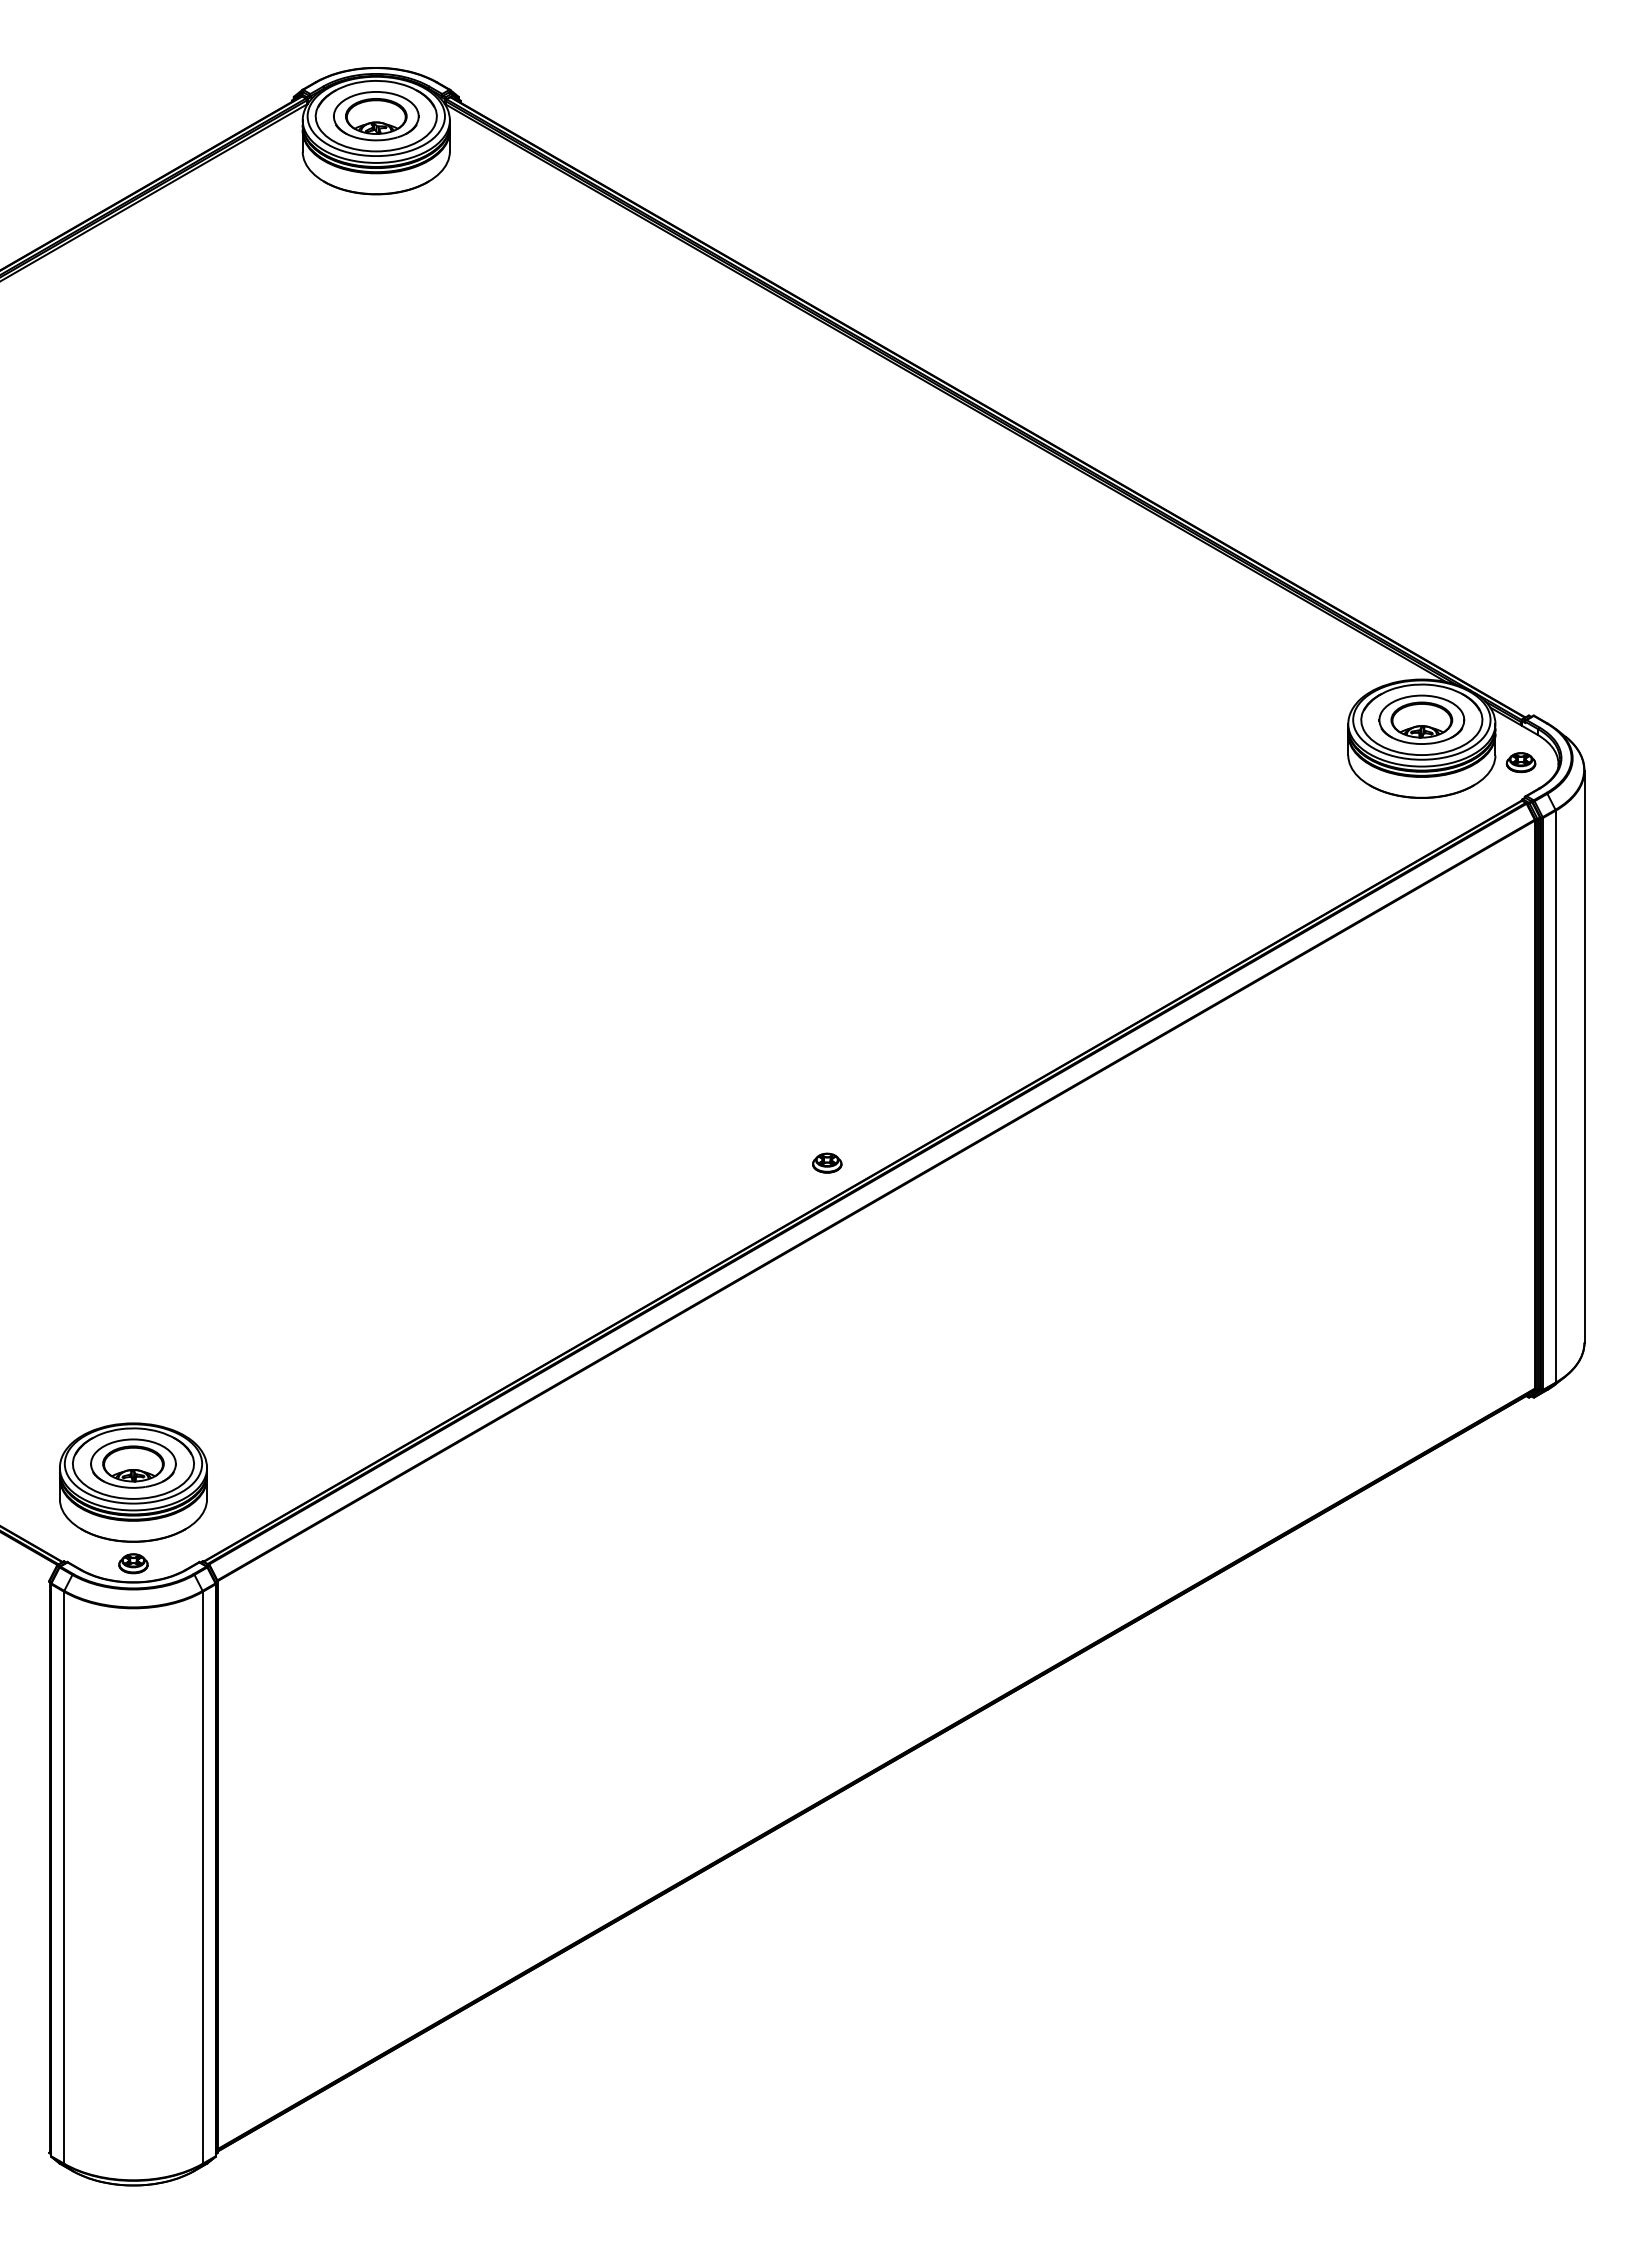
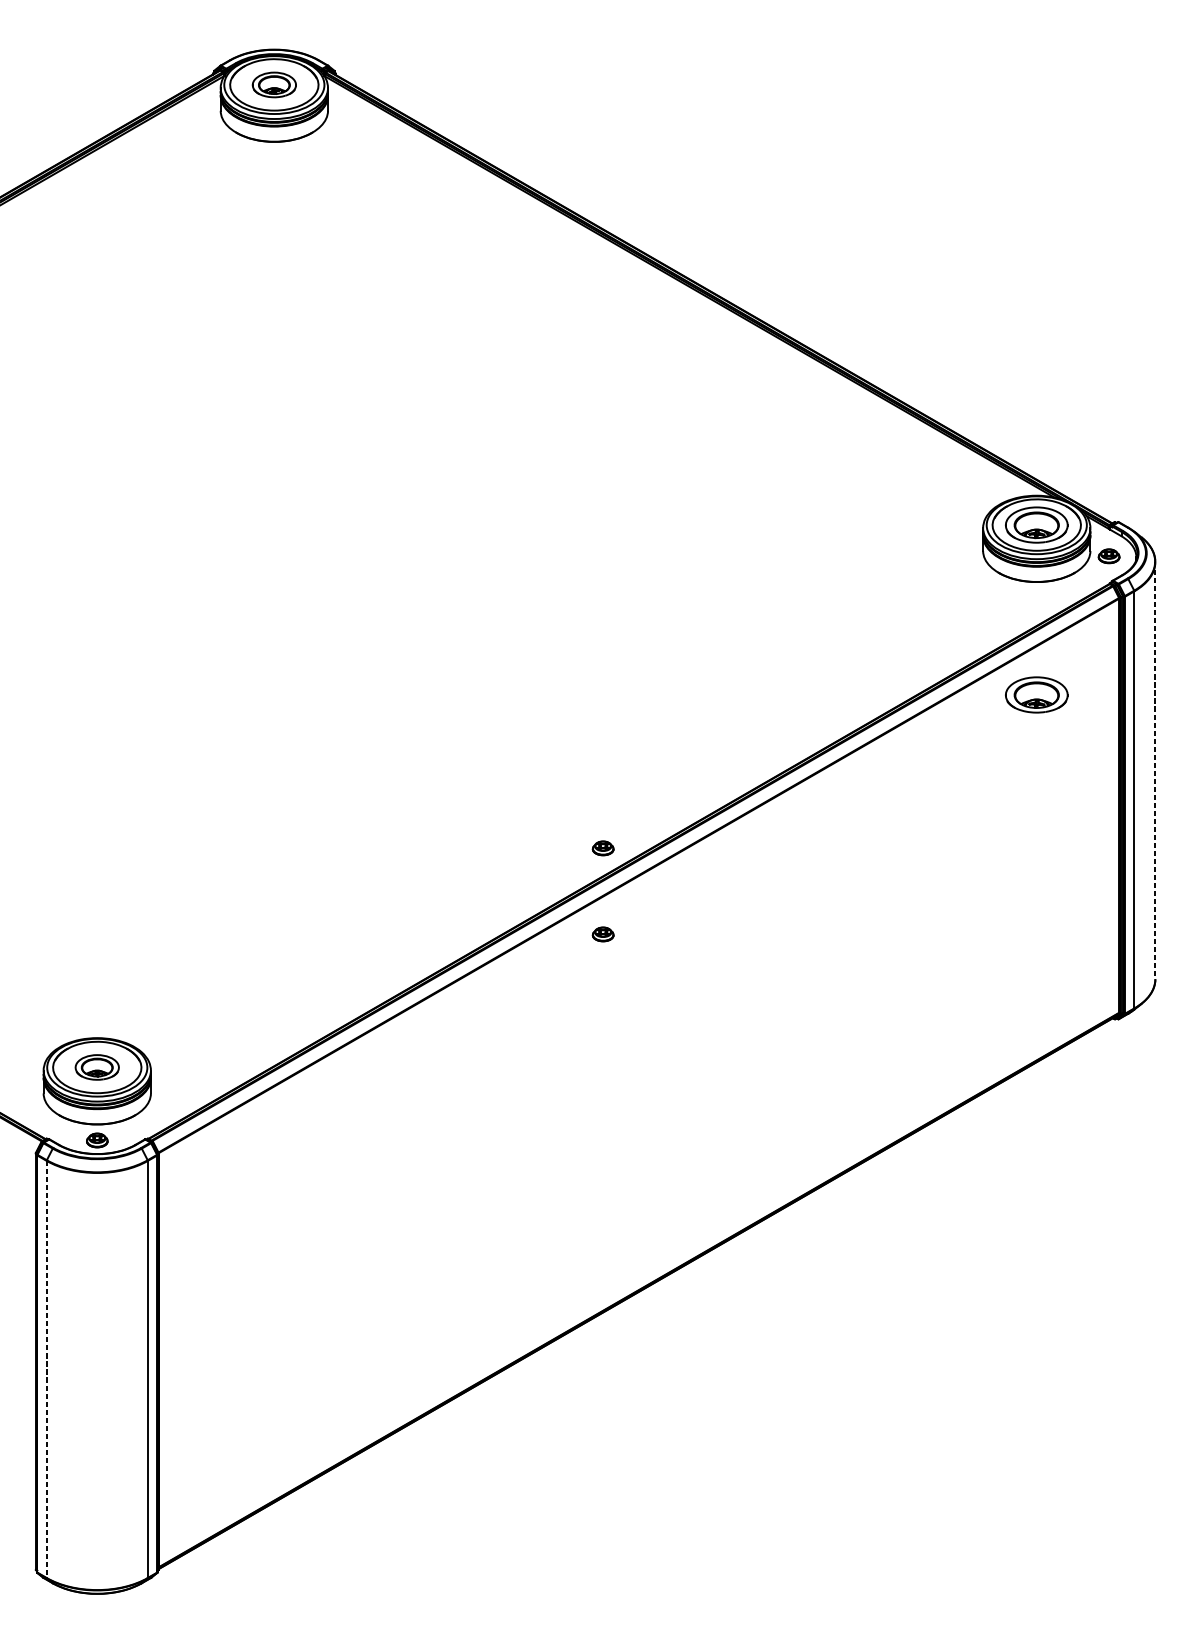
part: (376, 116) -> (274, 85), size x0.7
part: (1421, 952) -> (1036, 694), added
line: (1584, 1056) -> (1155, 770), solid -> dashed
part: (827, 1280) -> (603, 933), added
part: (133, 1463) -> (97, 1067), size x0.7
line: (64, 1877) -> (46, 1369), solid -> dashed

